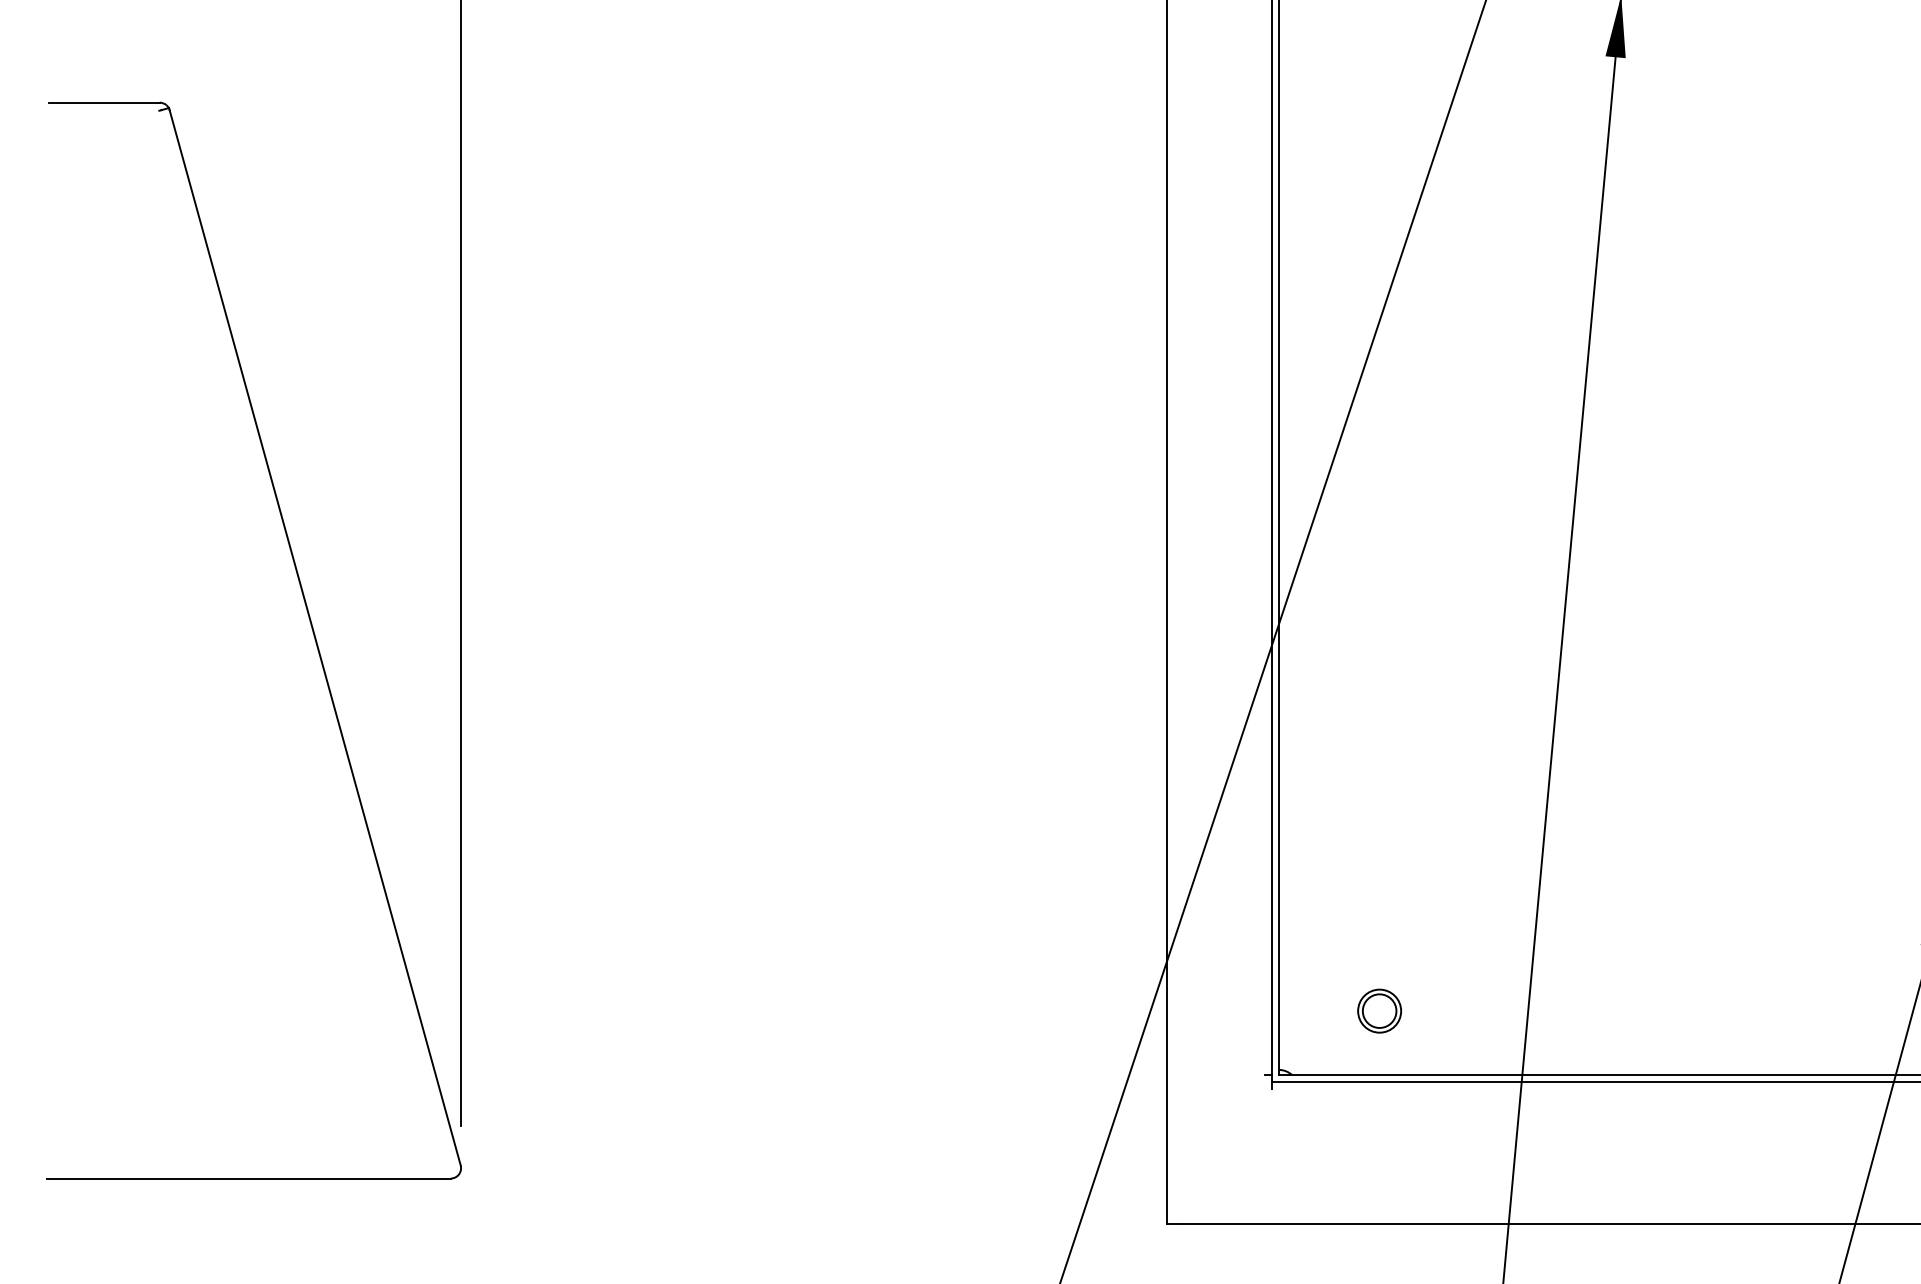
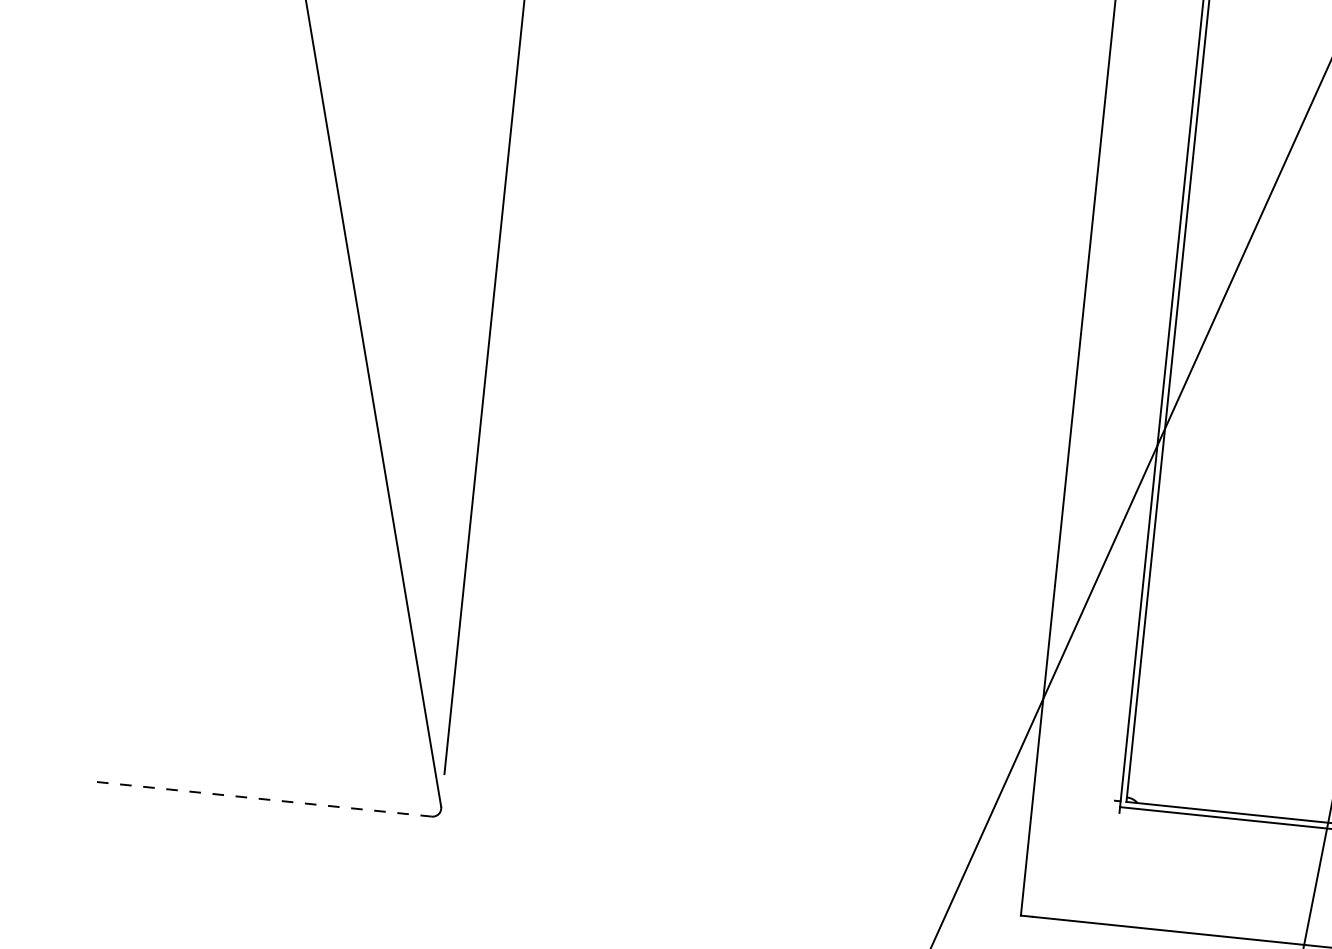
part: (1379, 1010) -> (1215, 756), removed
line: (249, 1178) -> (265, 799), solid -> dashed

